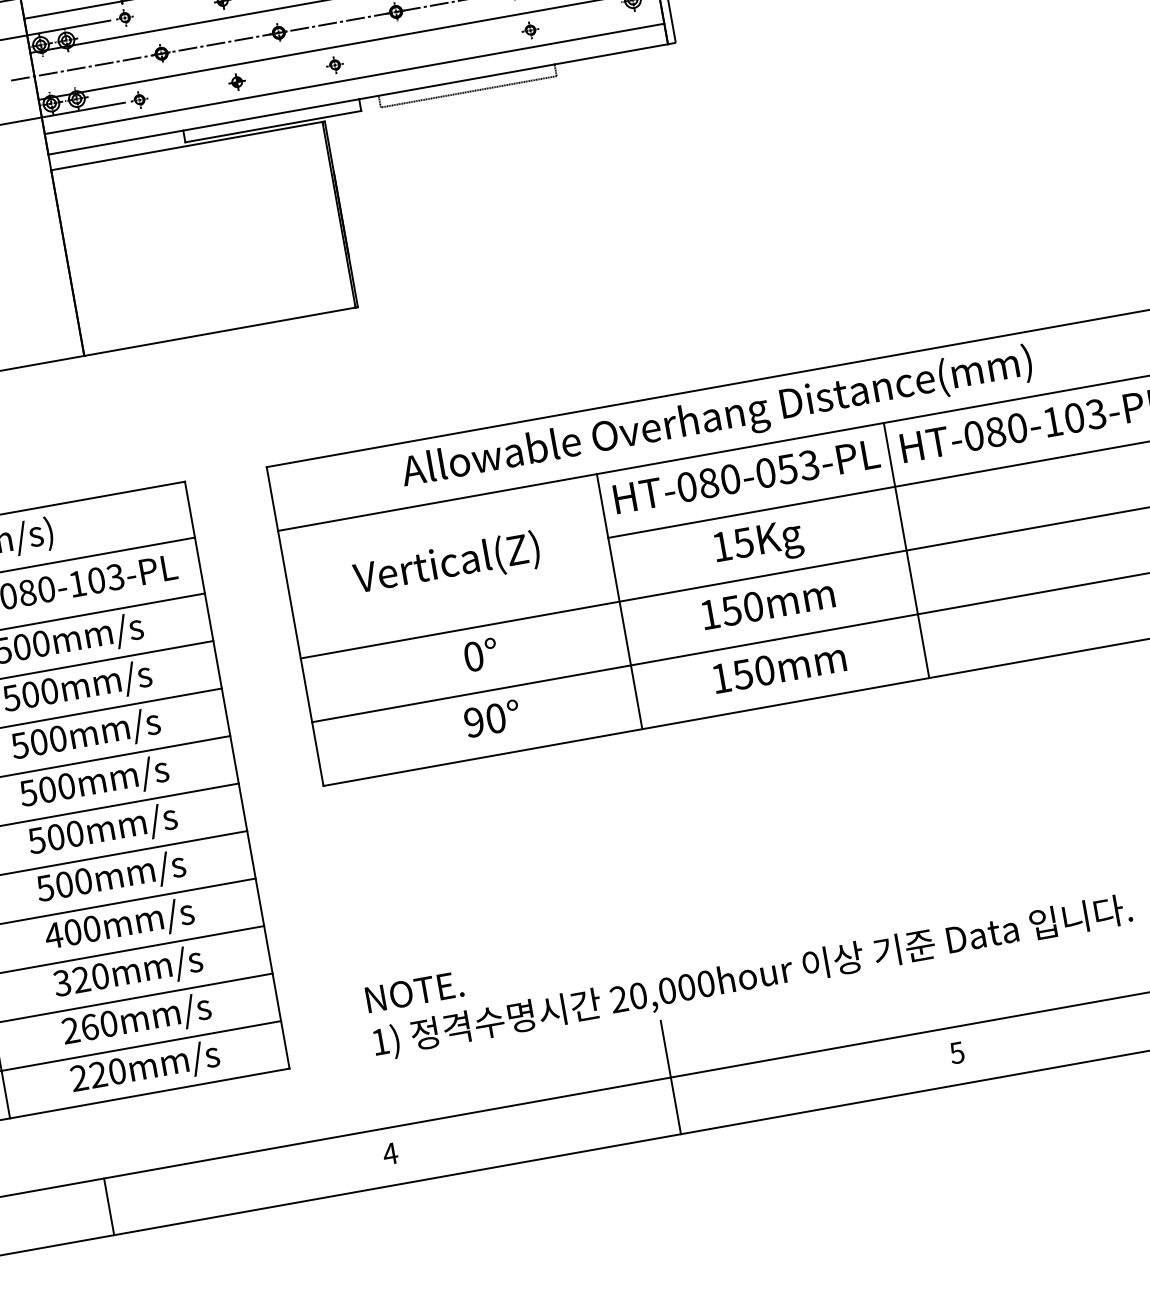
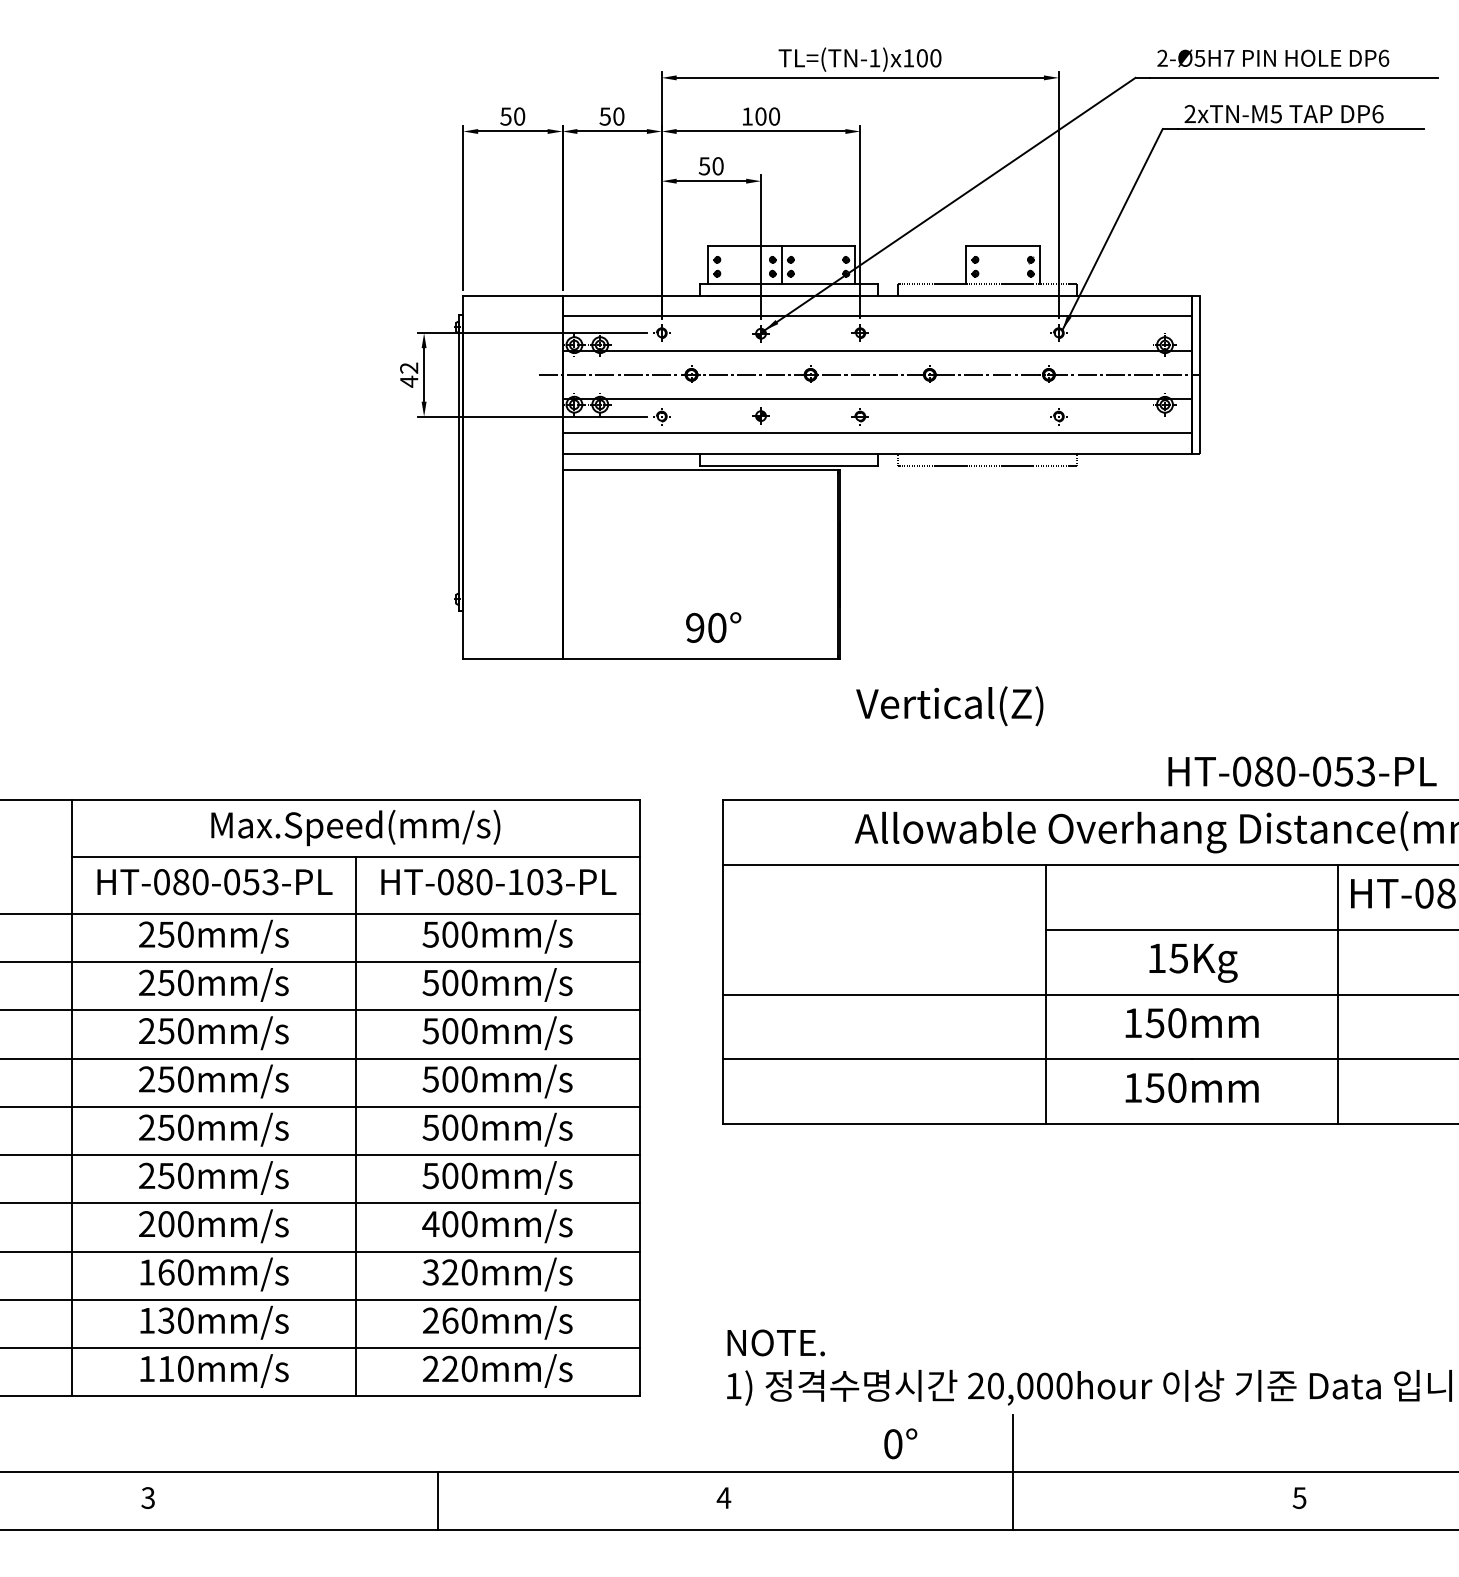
text: (746, 476) -> (1302, 771), moved
text: (446, 565) -> (949, 706), moved
text: (480, 654) -> (900, 1443), moved
text: (492, 718) -> (713, 627), moved

